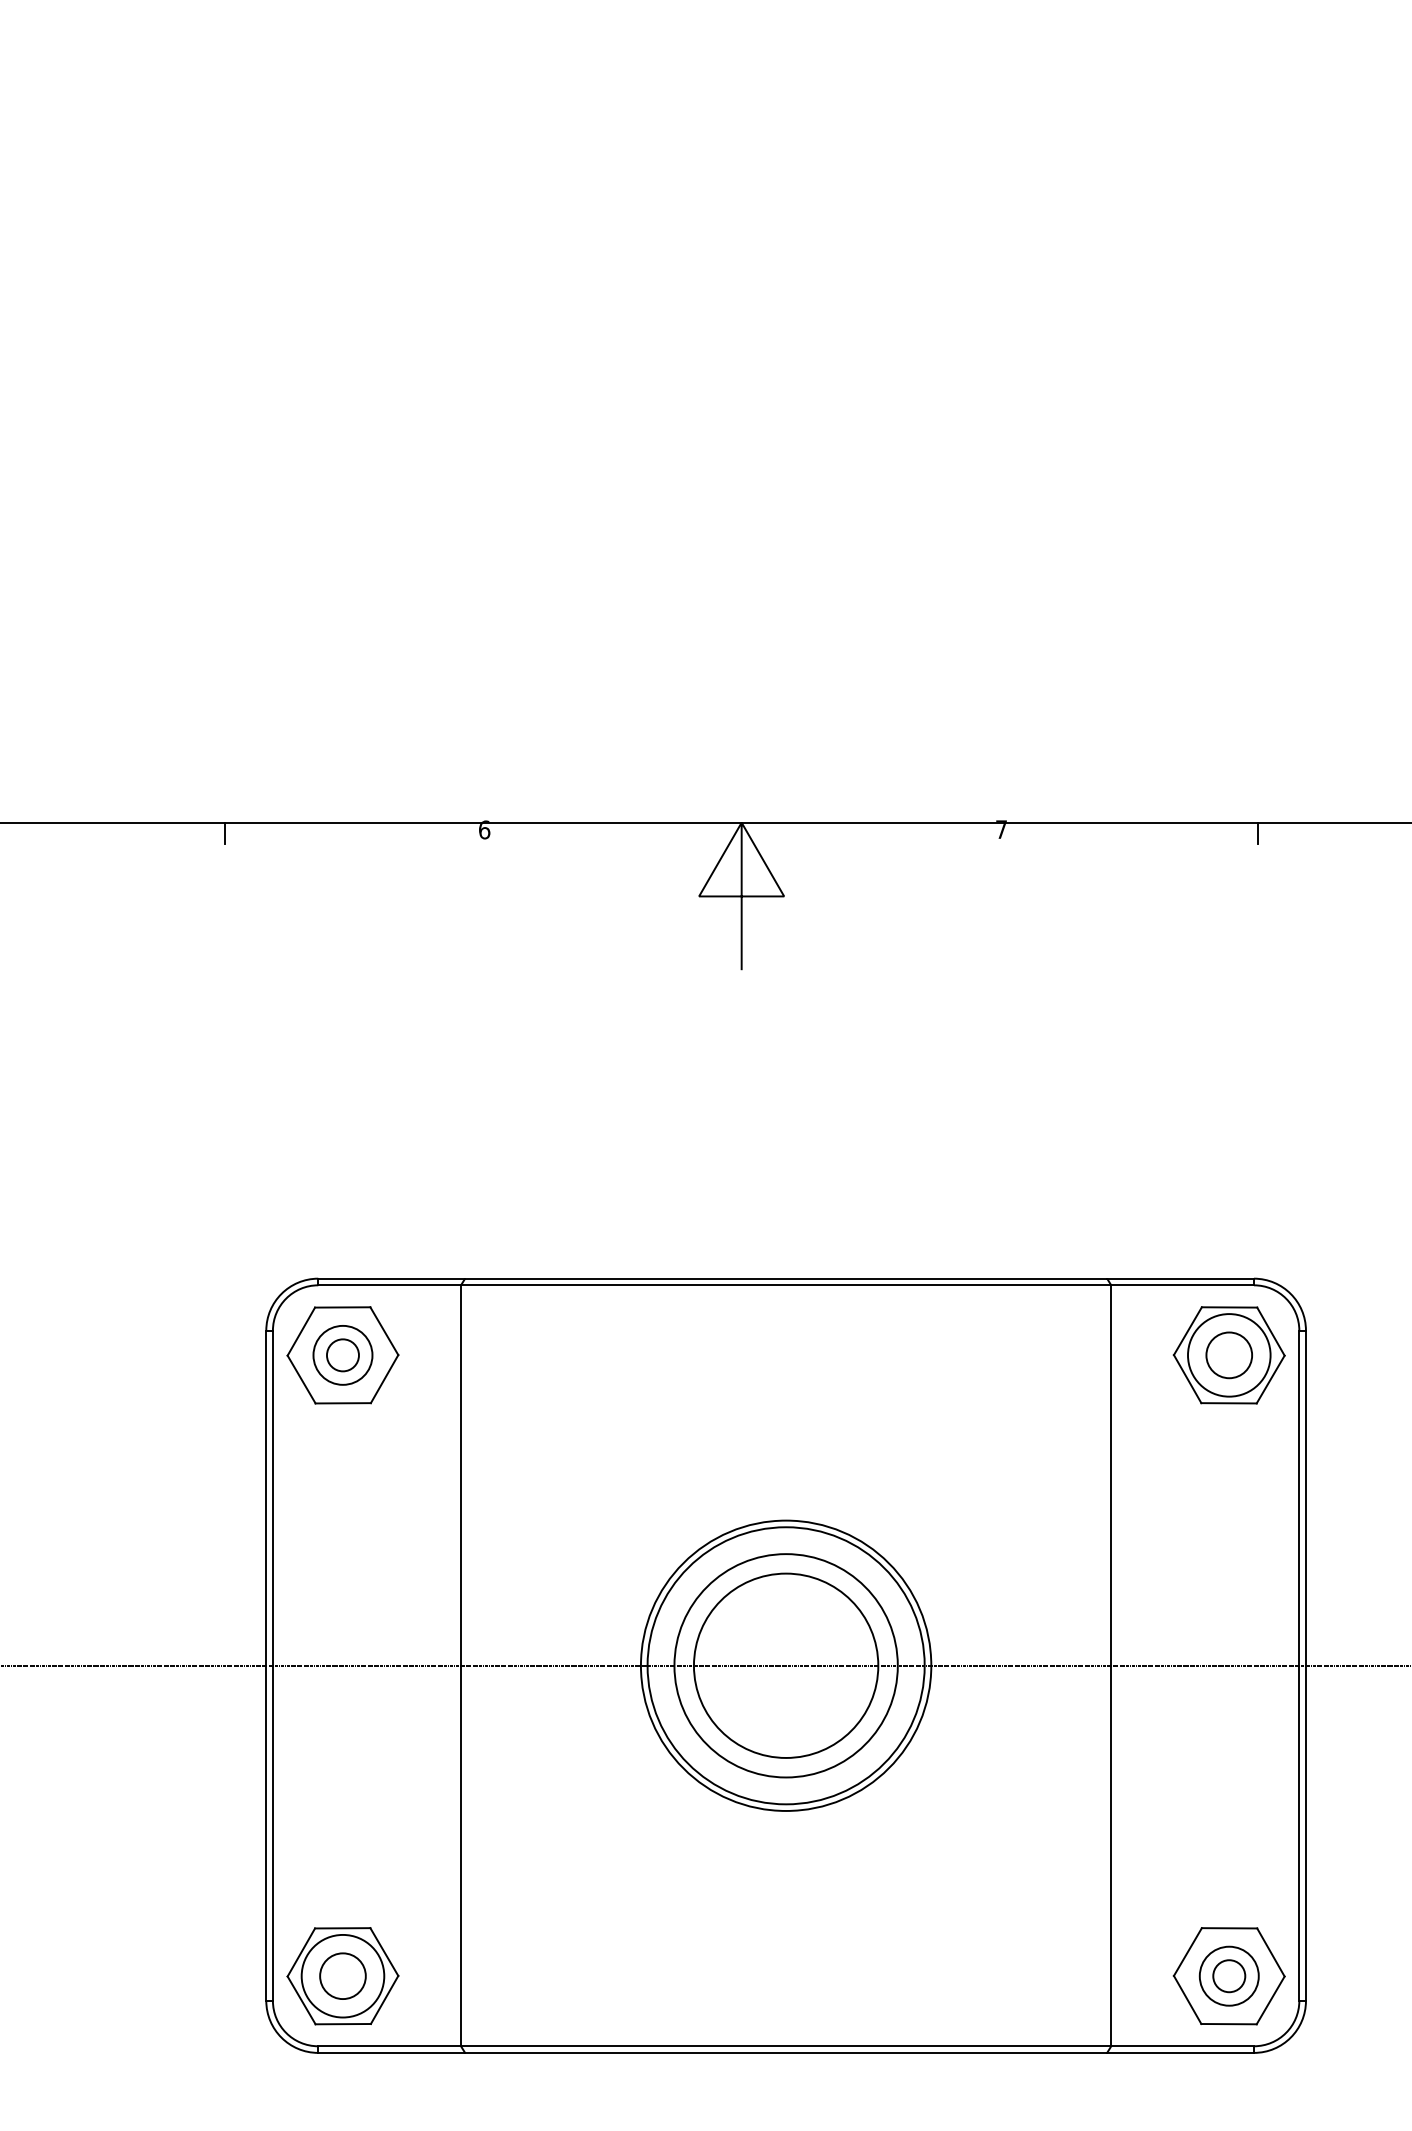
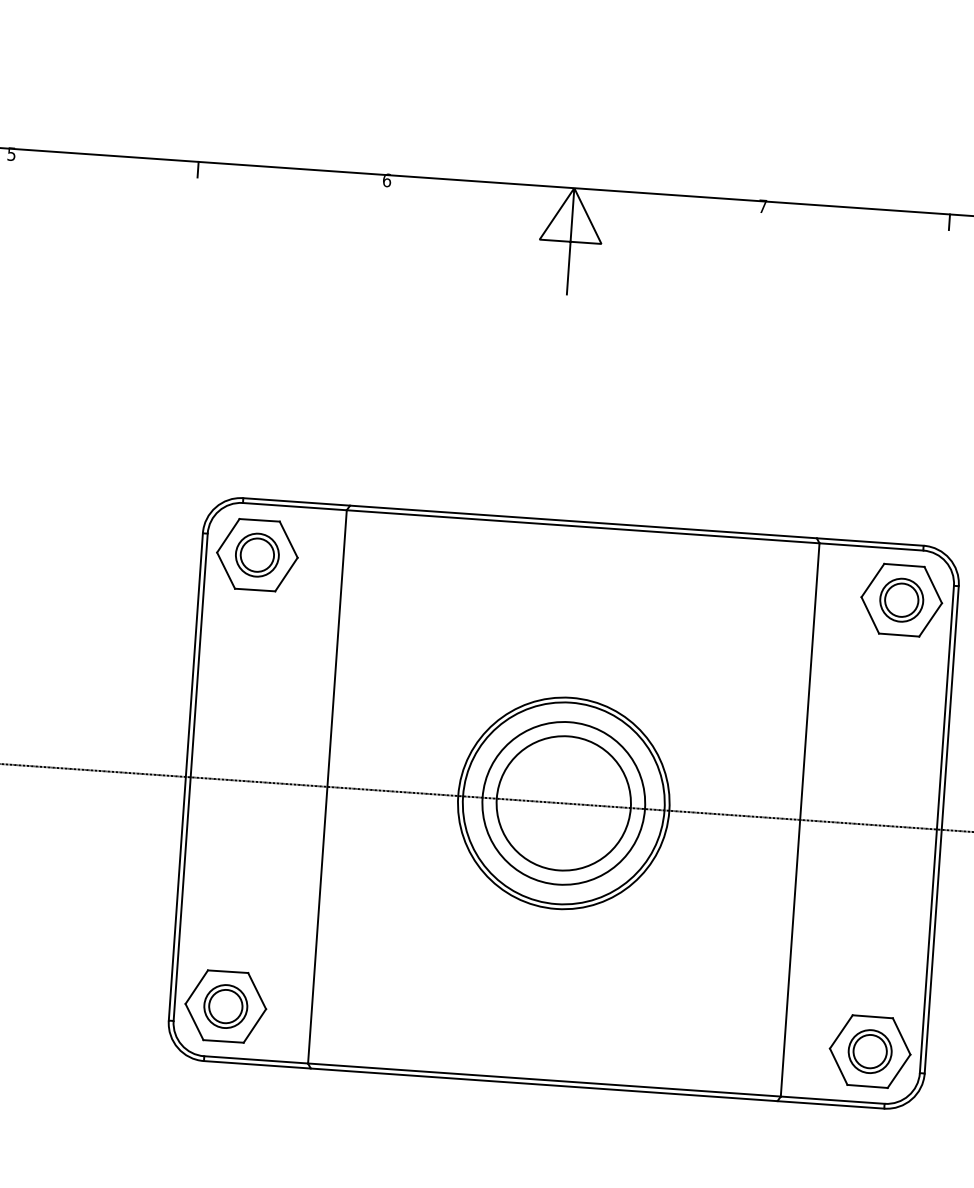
circle: (1228, 1354) -> (901, 599), size x0.71
circle: (342, 1355) -> (257, 555), size x1.43
circle: (342, 1975) -> (225, 1006), size x0.71
circle: (1229, 1976) -> (870, 1051), size x1.43

